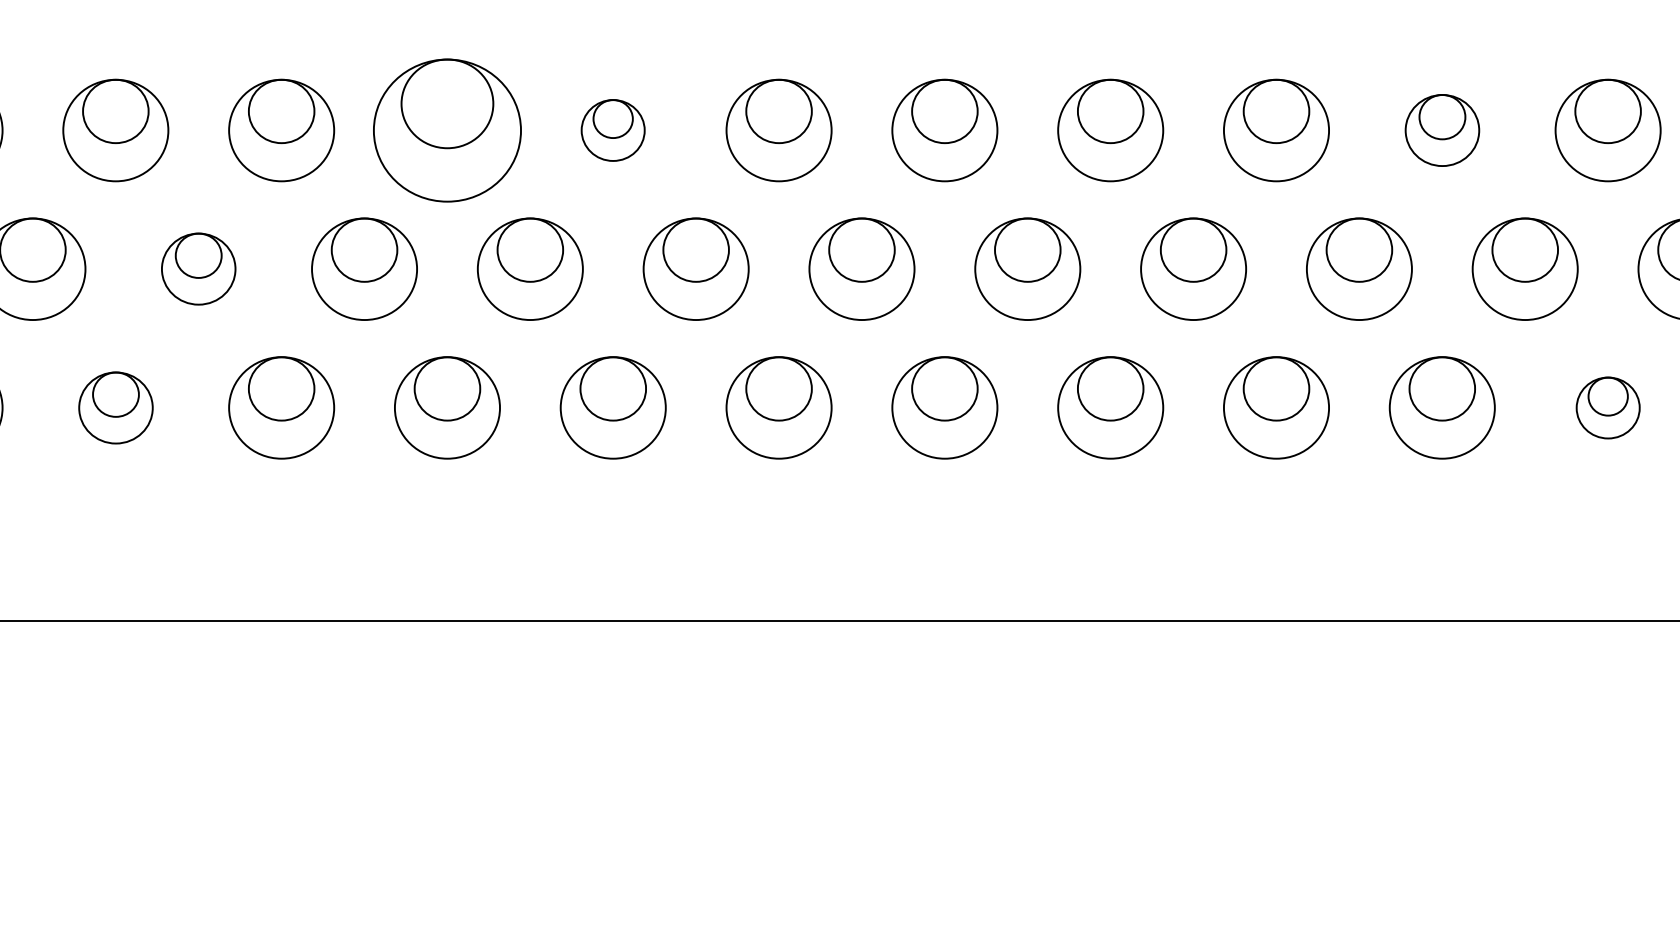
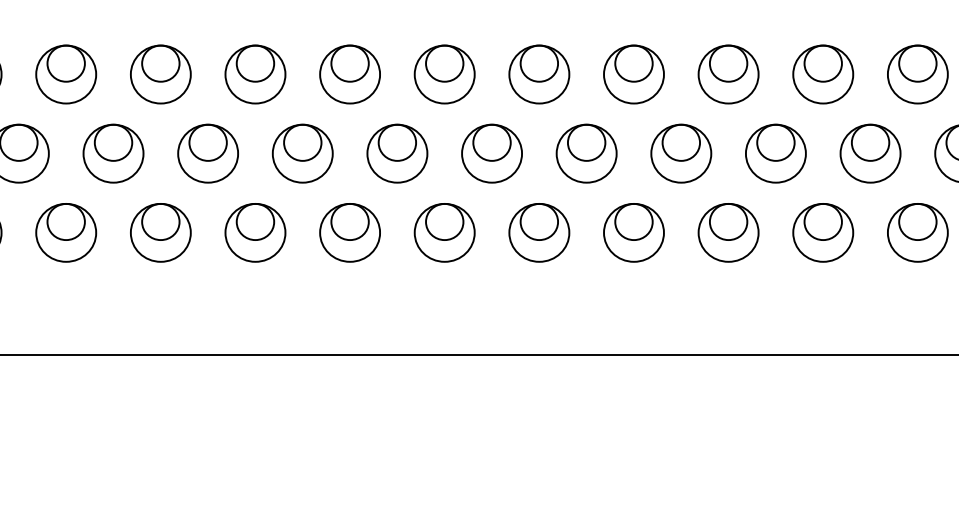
part: (447, 130) -> (255, 74), size x0.71
part: (612, 130) -> (349, 74), size x1.67
part: (1442, 130) -> (823, 74), size x1.43
part: (198, 268) -> (113, 153), size x1.43
part: (116, 407) -> (66, 232), size x1.43
part: (1607, 407) -> (917, 232), size x1.67

